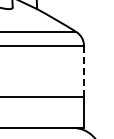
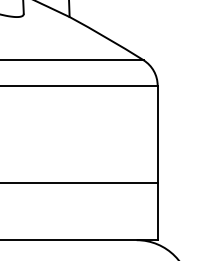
line: (83, 71) -> (156, 134), dashed -> solid

